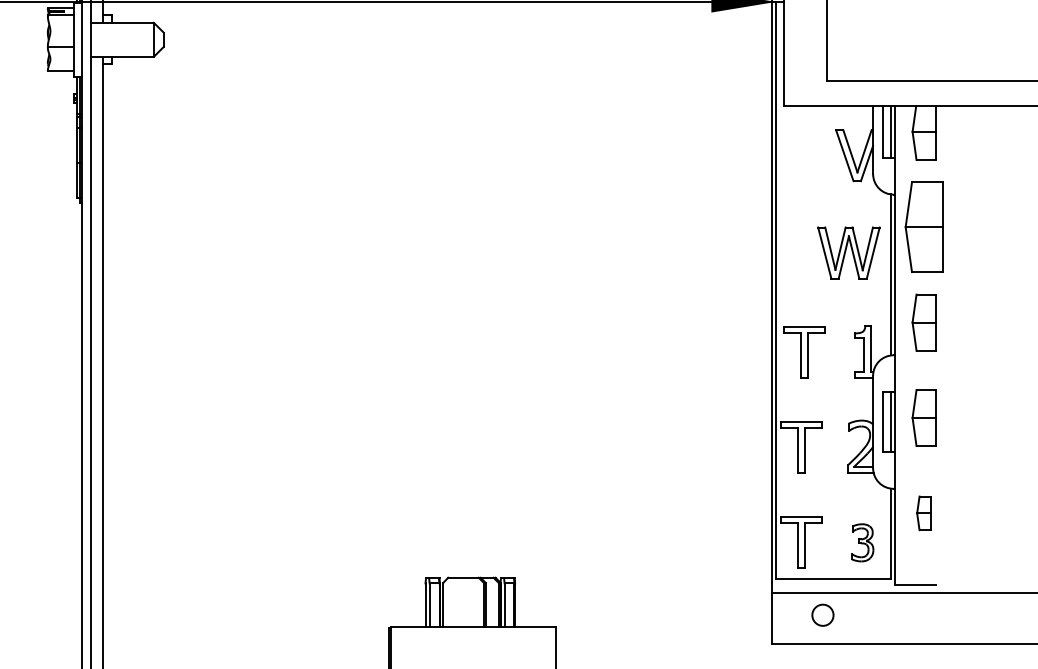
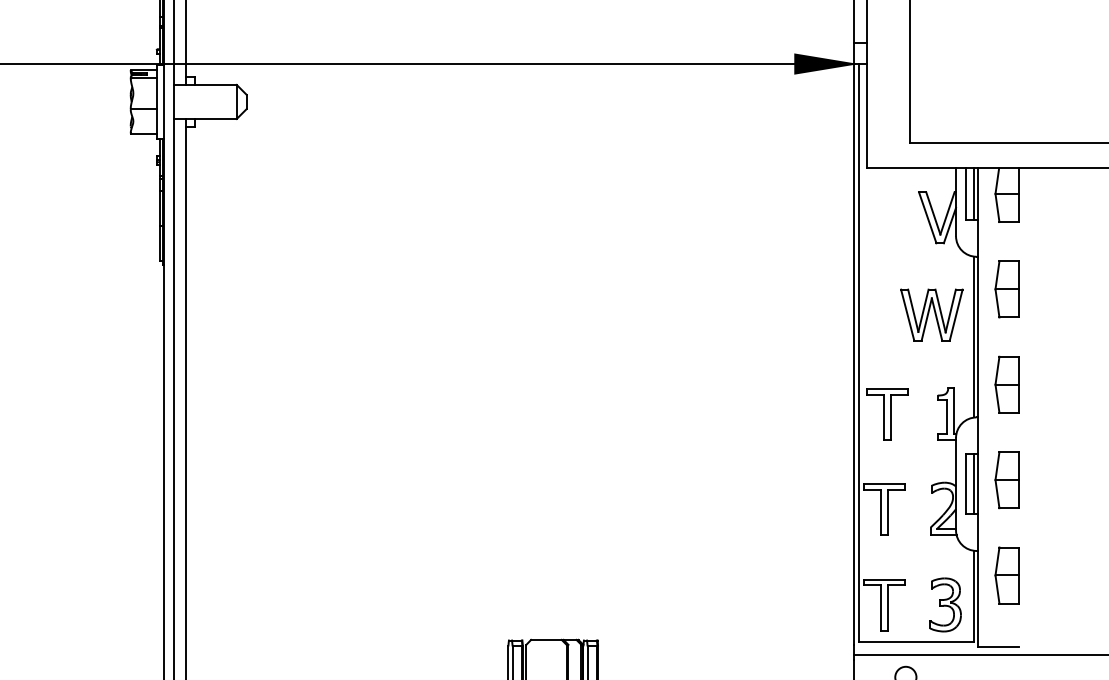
part: (923, 227) -> (1006, 289), size x0.62
part: (923, 513) -> (1006, 575), size x1.67
part: (862, 542) -> (945, 604), size x1.43

